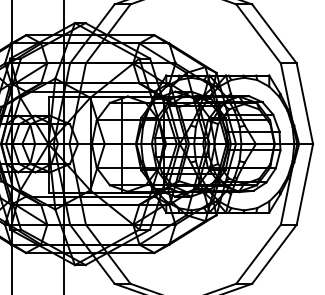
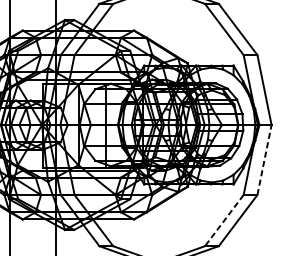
line: (305, 183) -> (265, 159), solid -> dashed
line: (258, 254) -> (224, 220), solid -> dashed

